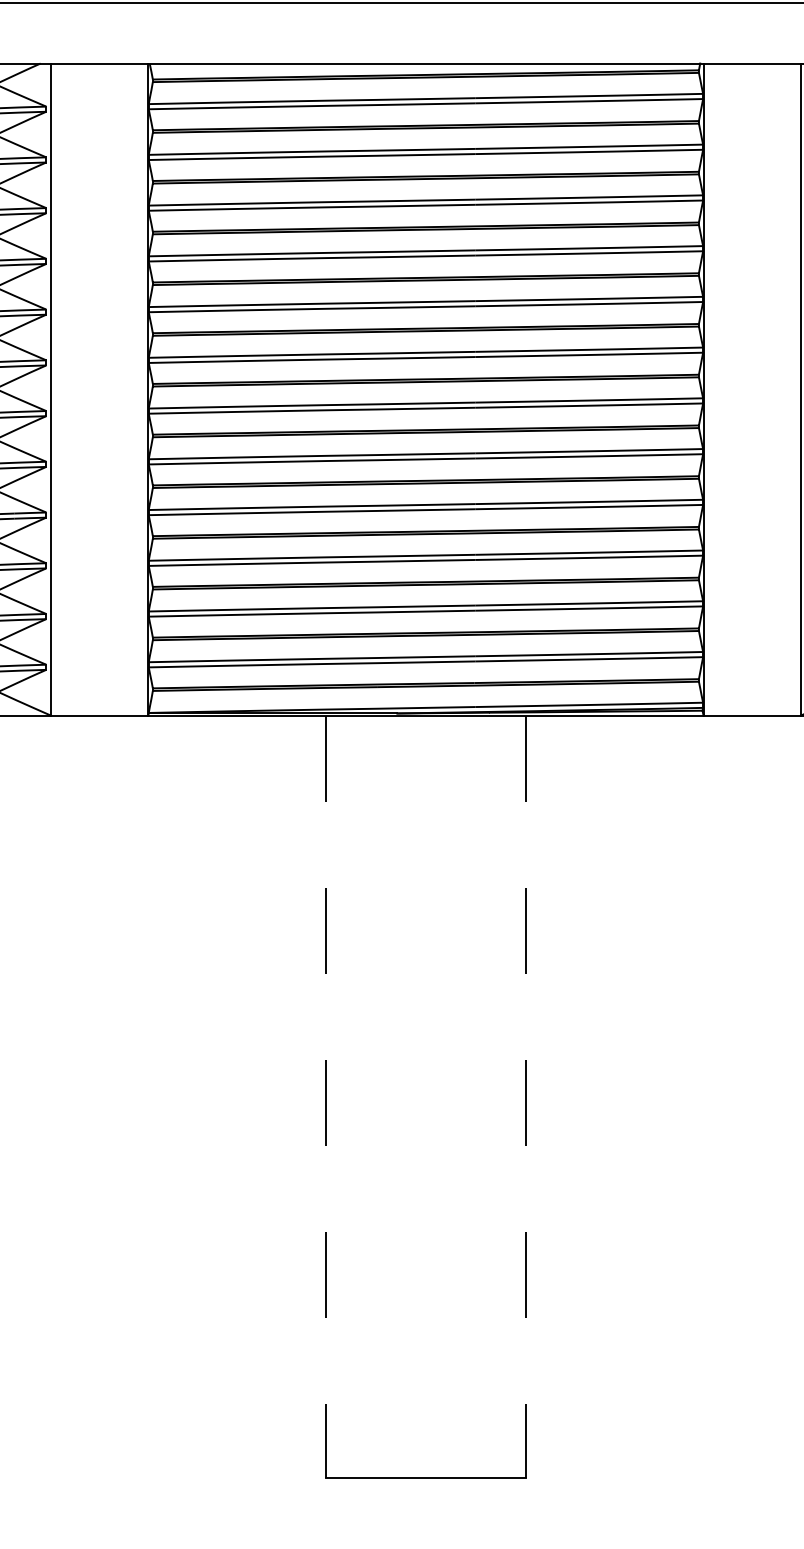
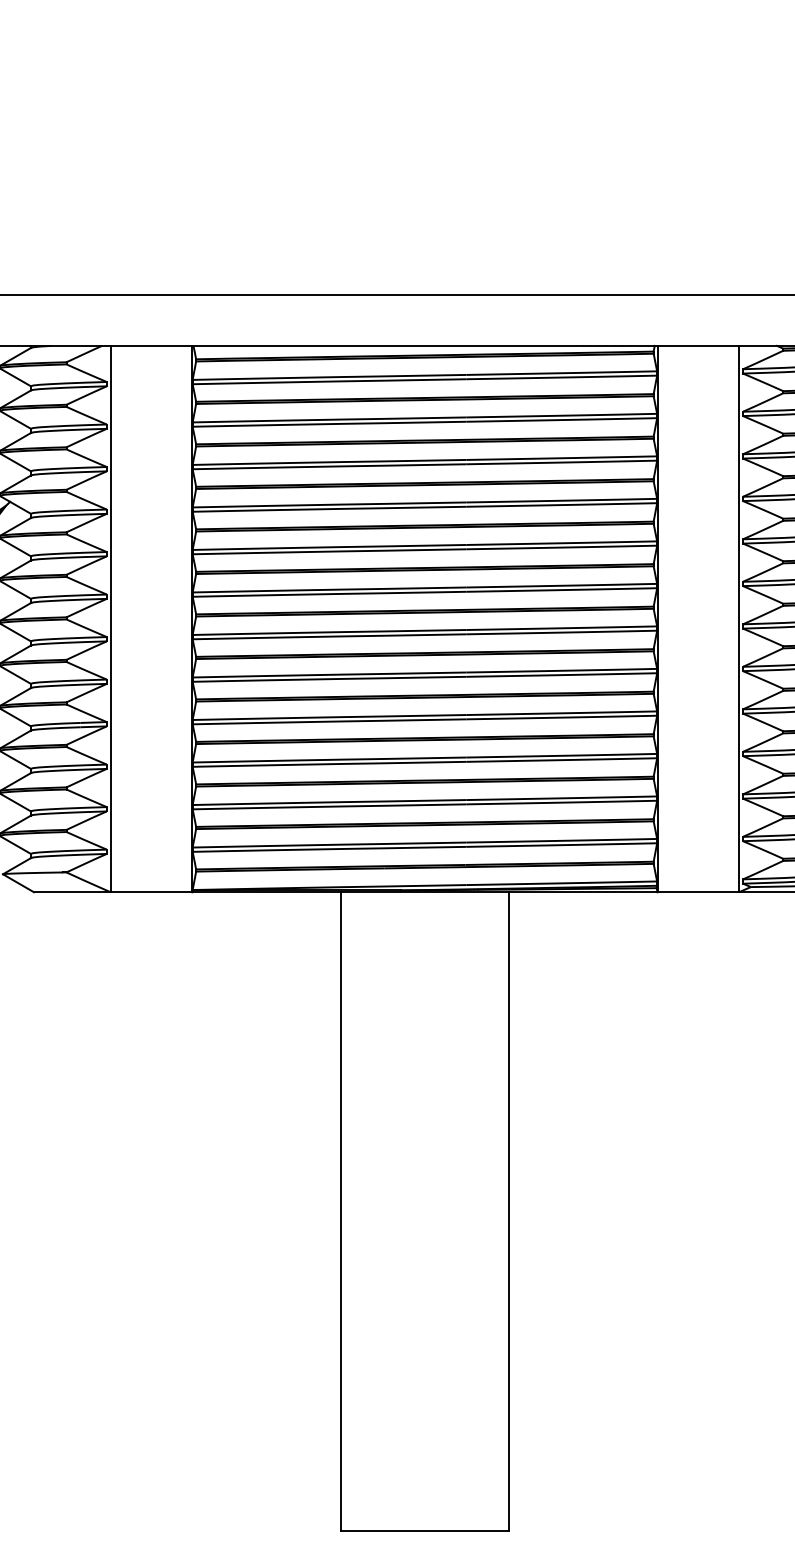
line: (325, 1097) -> (340, 1212), dashed -> solid
line: (525, 1097) -> (508, 1212), dashed -> solid

